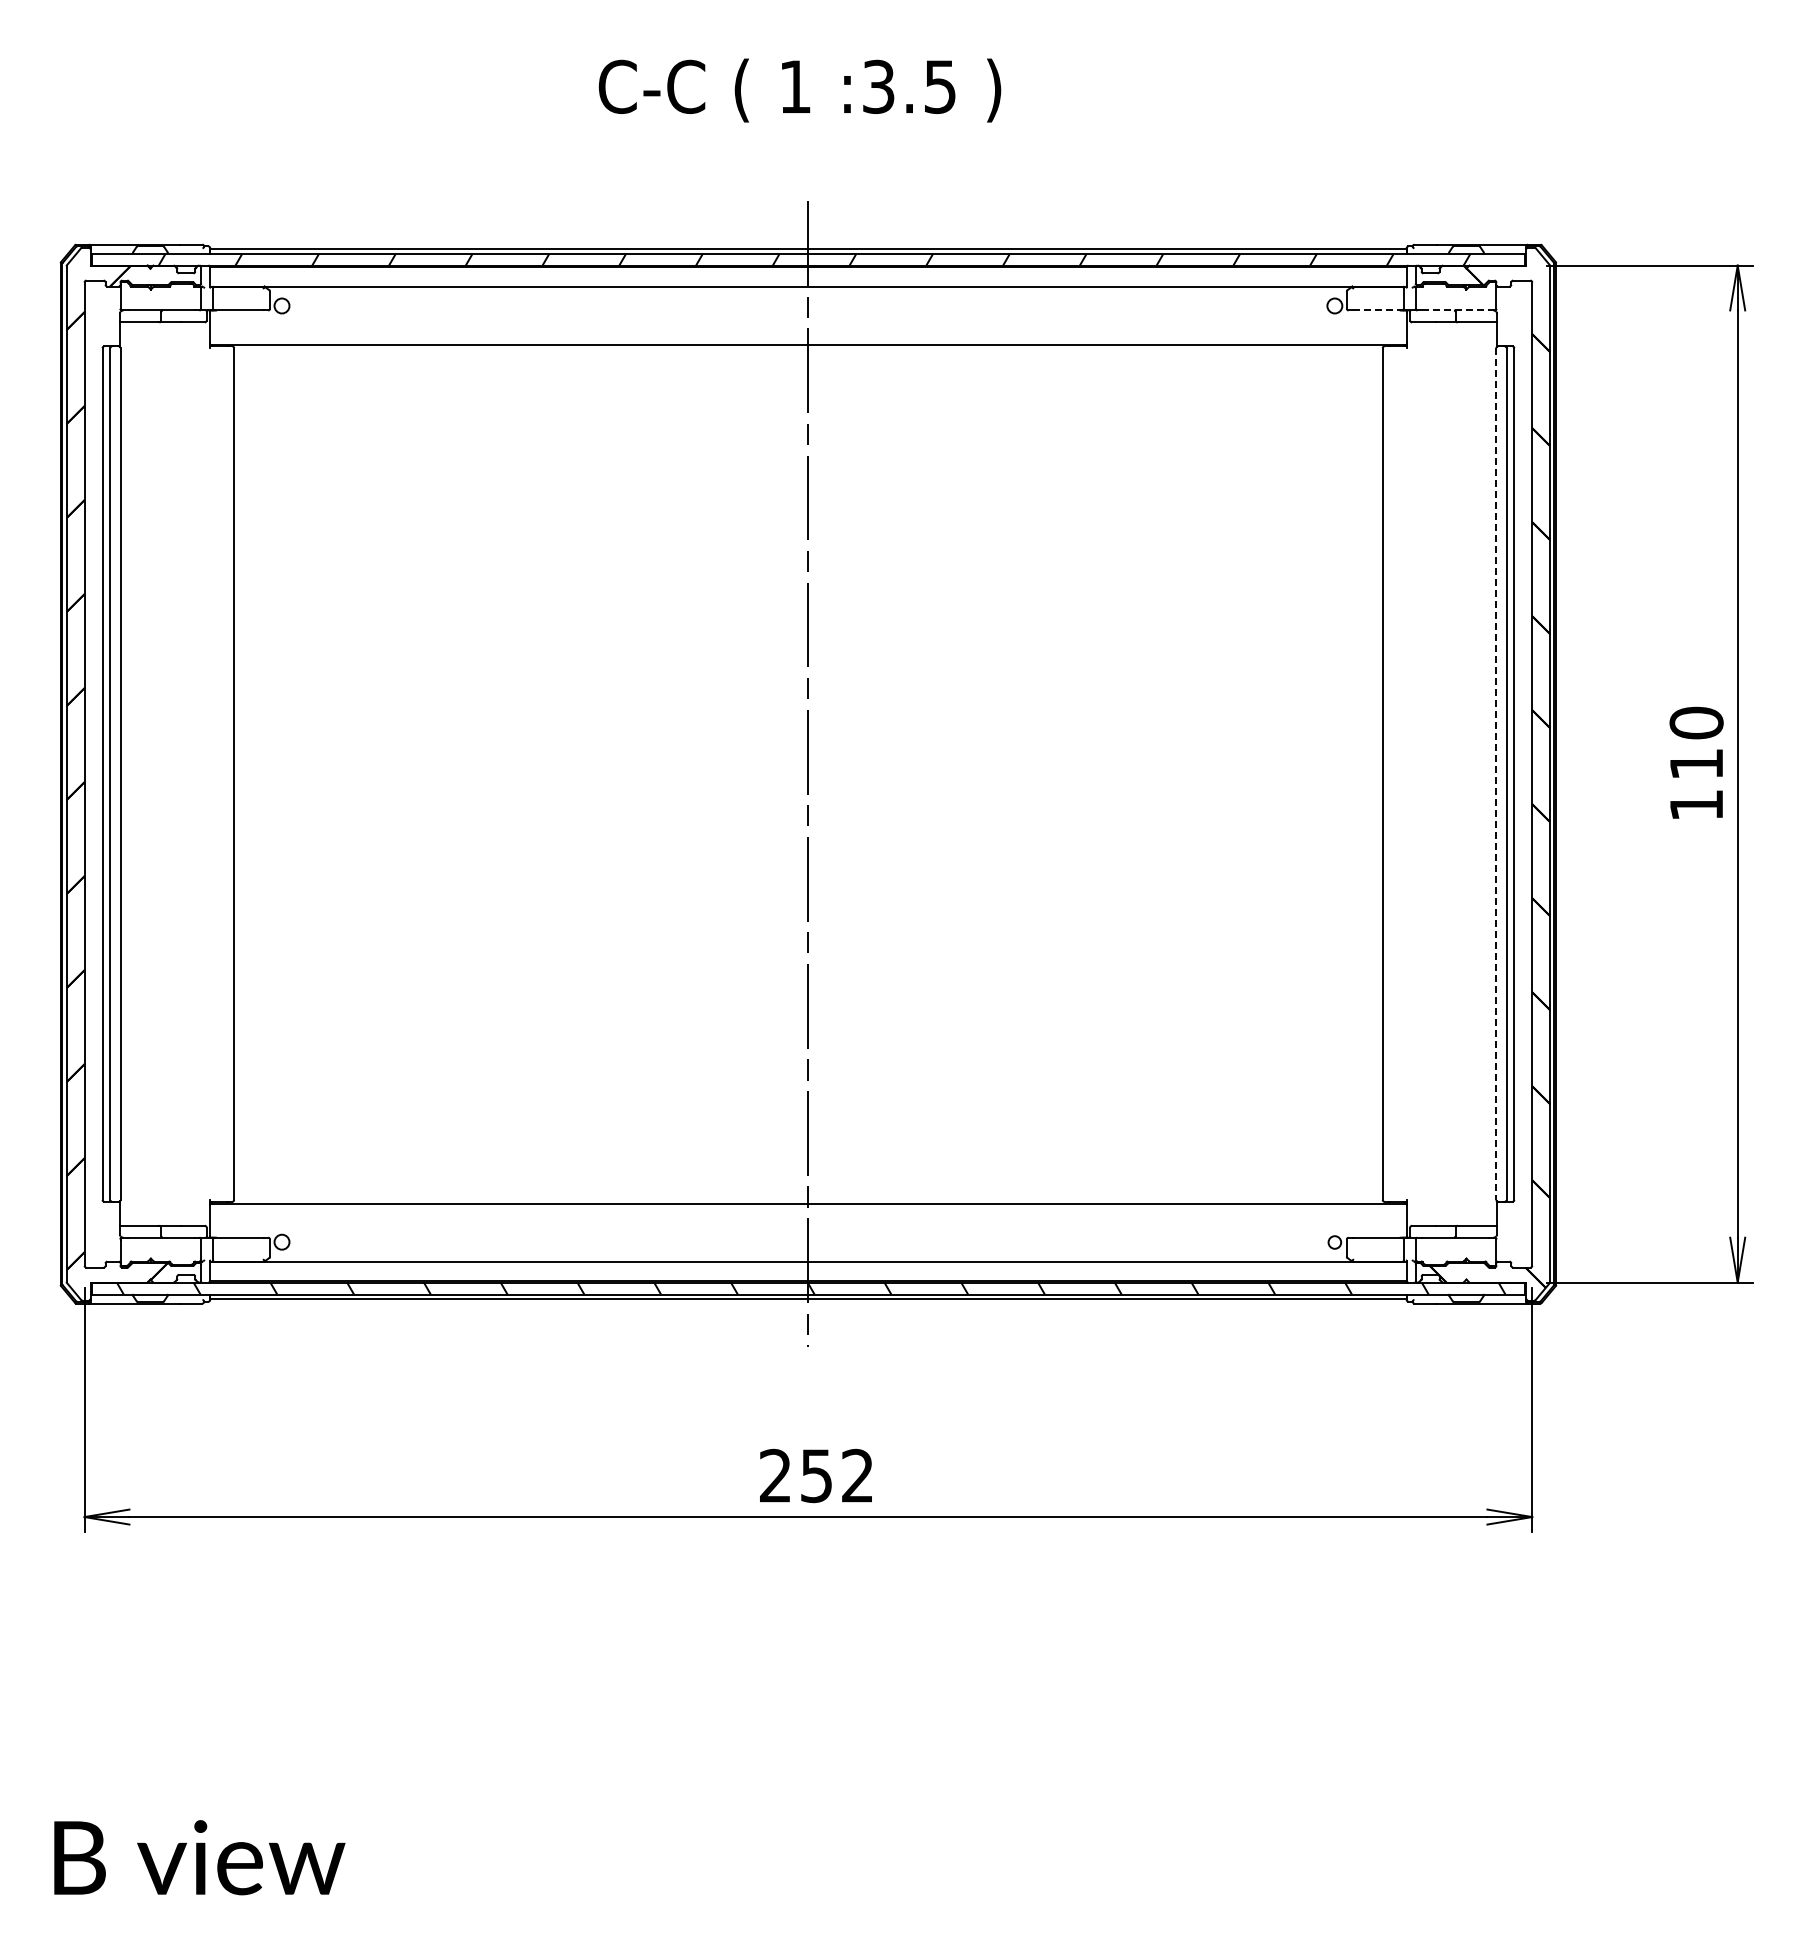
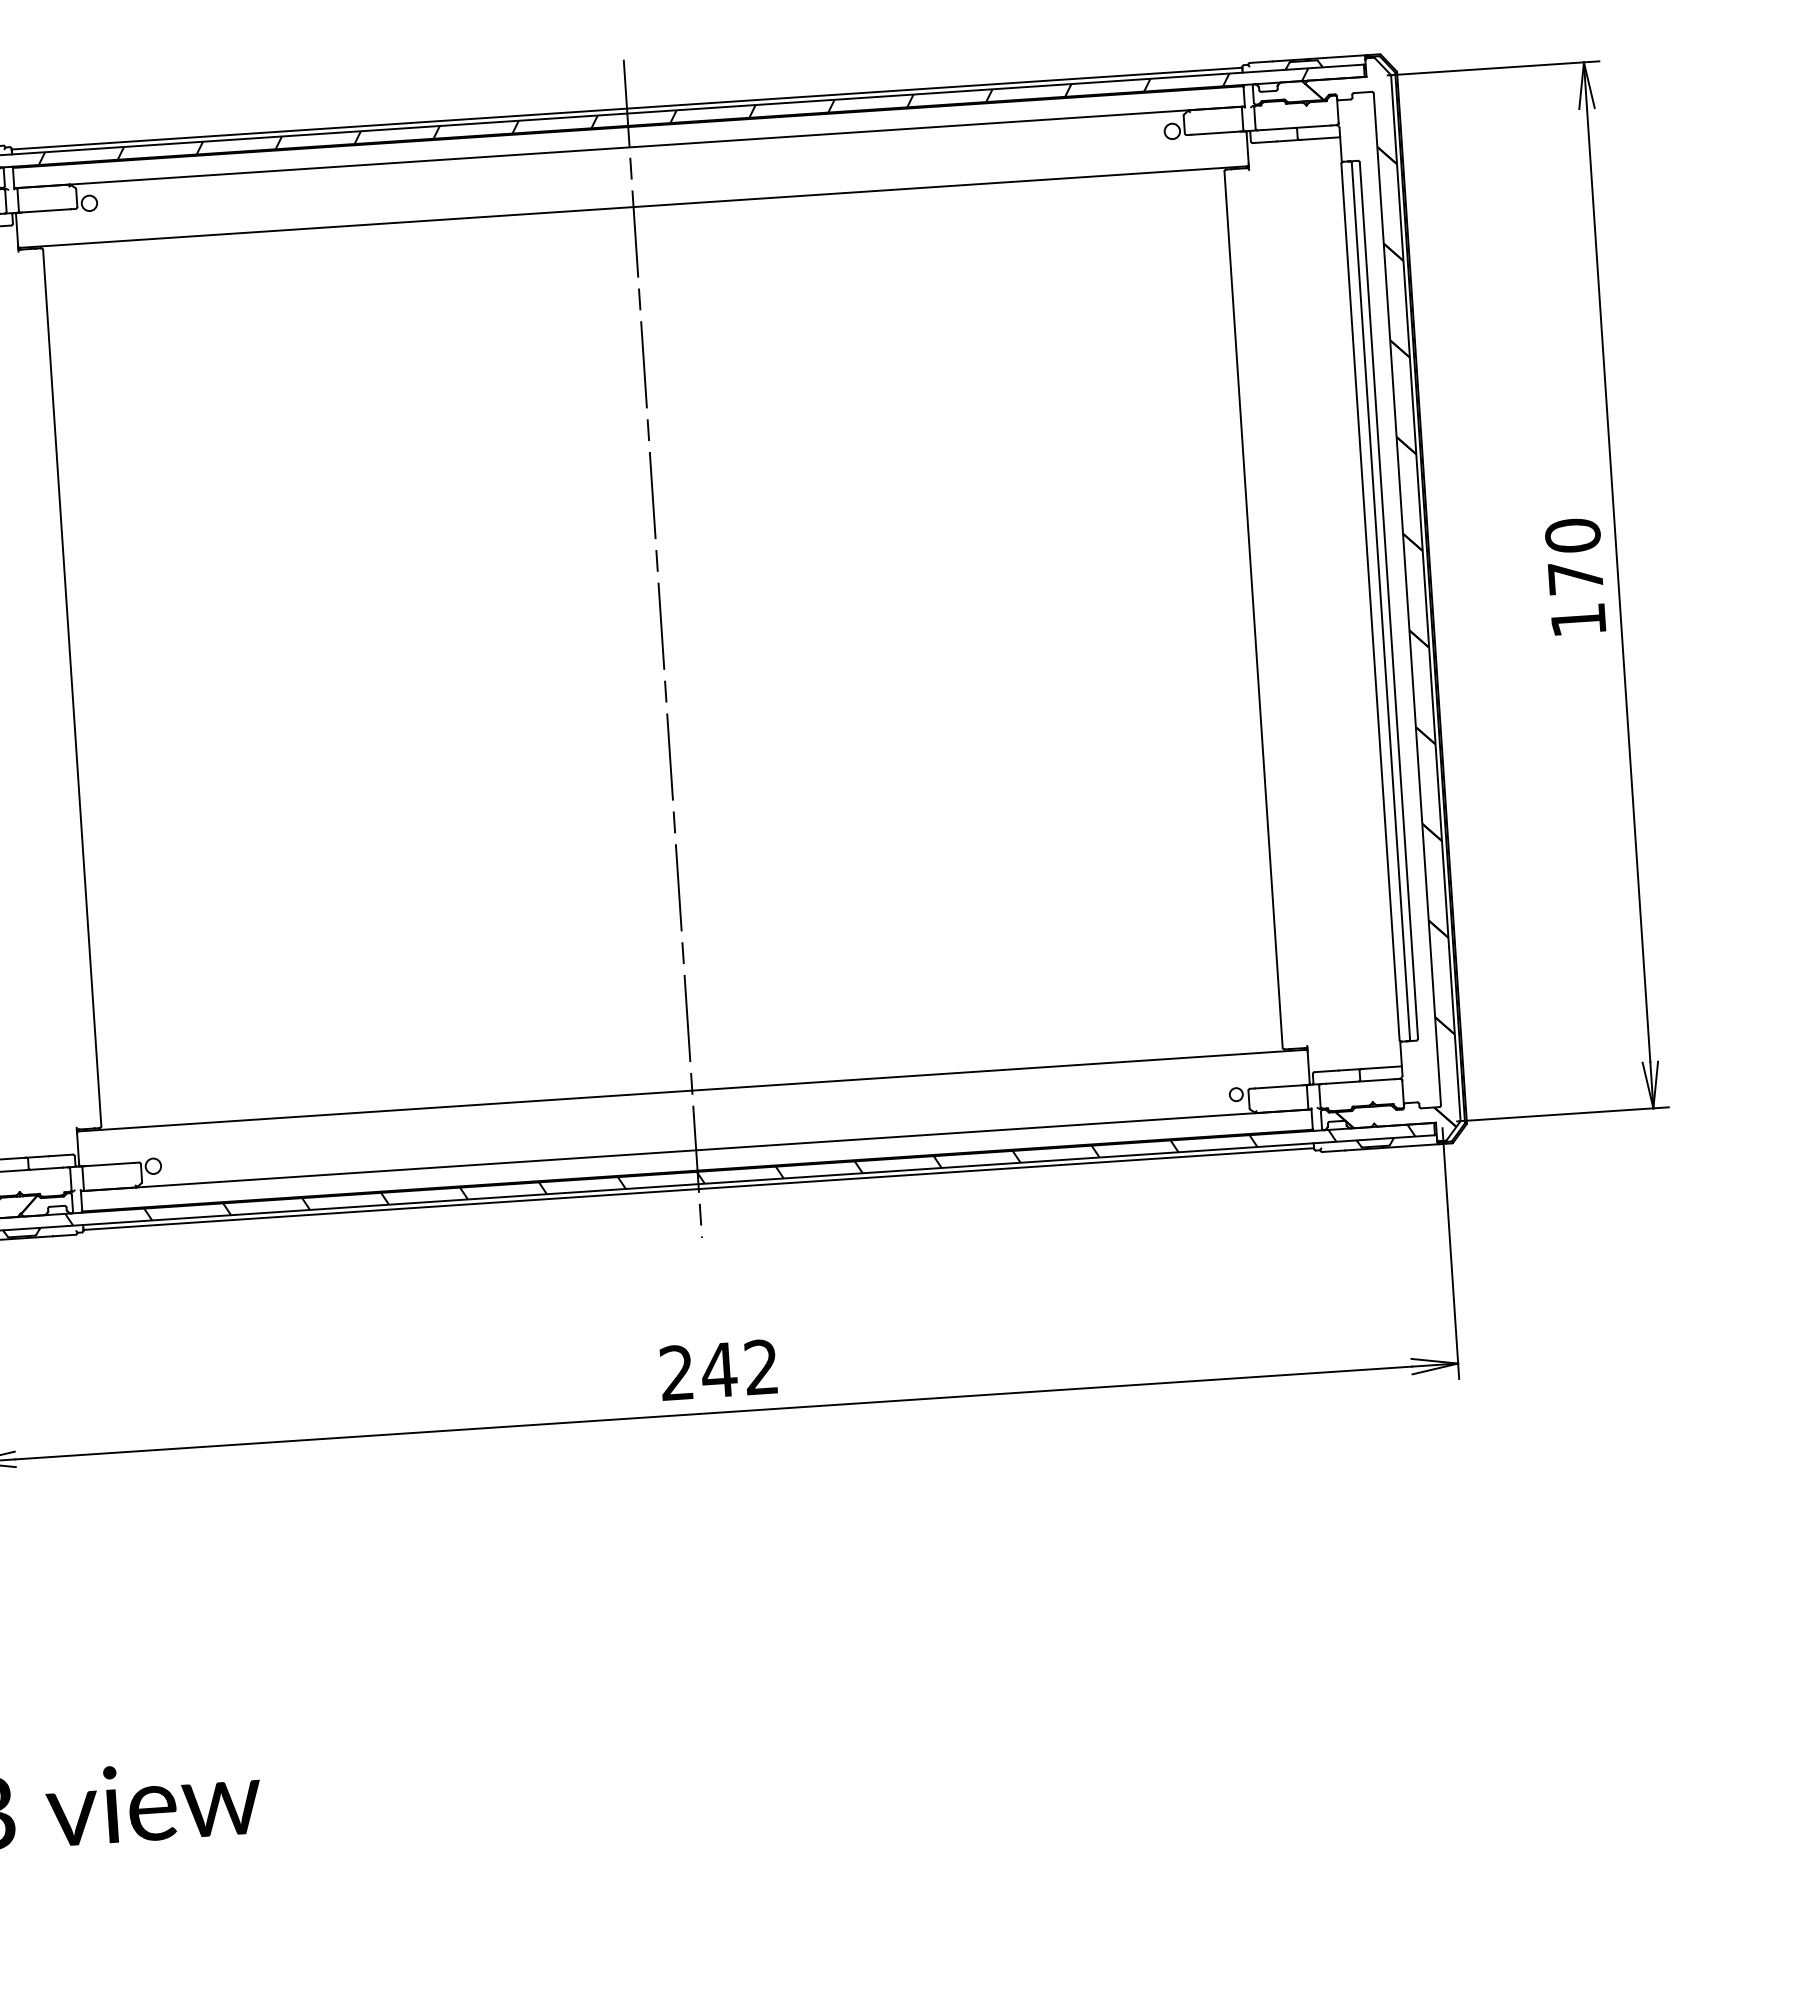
line: (1378, 310) -> (1217, 133), dashed -> solid
line: (1456, 310) -> (1297, 127), dashed -> solid
text: (1696, 764) -> (1575, 578), 110 -> 170
line: (1496, 774) -> (1370, 602), dashed -> solid
text: (816, 1476) -> (719, 1370), 252 -> 242

